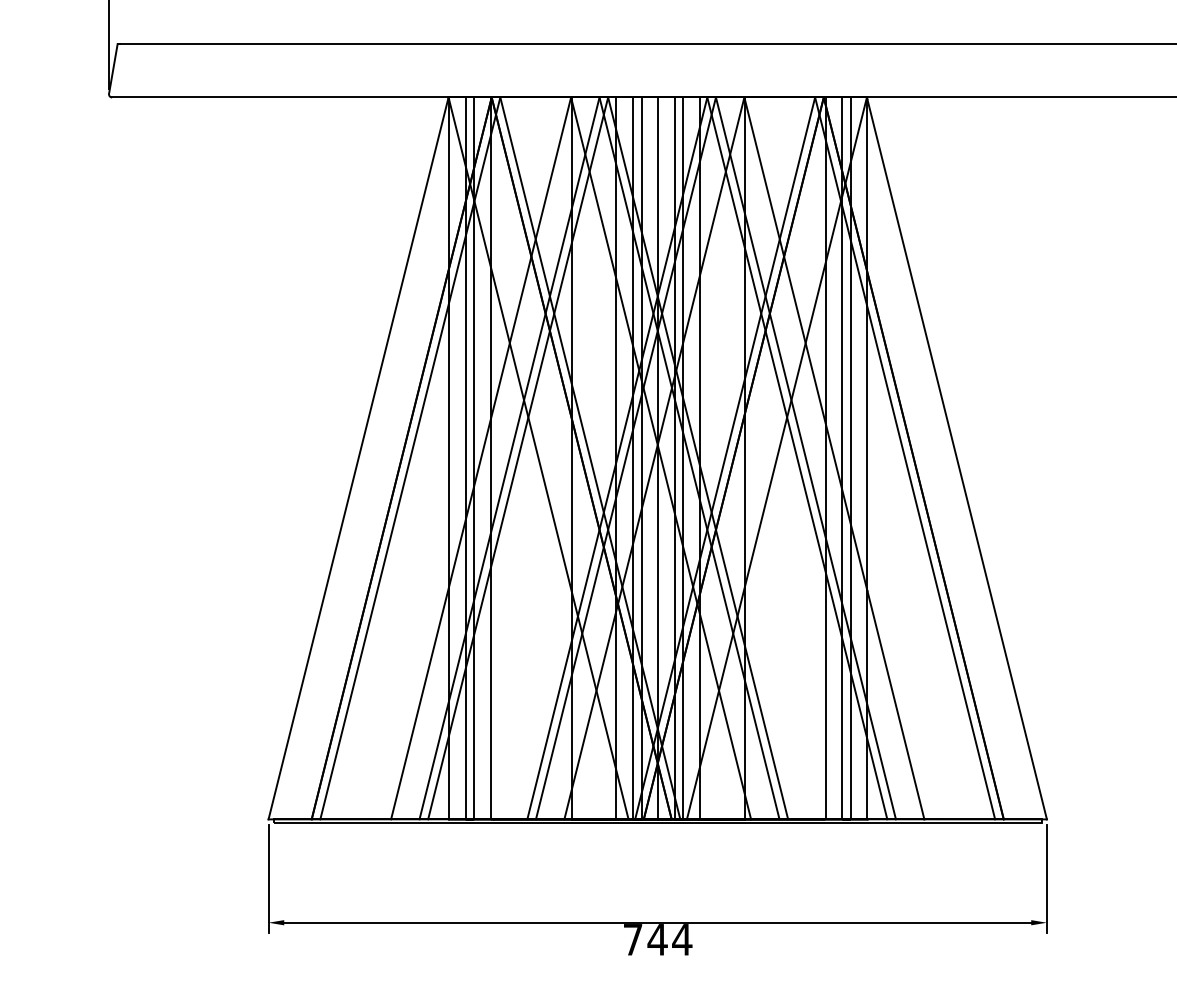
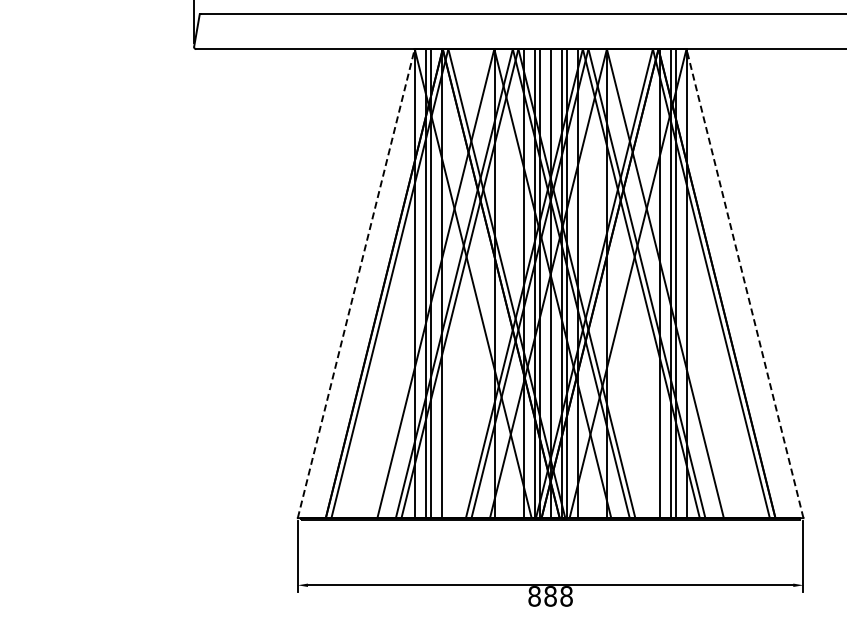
line: (358, 458) -> (356, 283), solid -> dashed
line: (957, 459) -> (745, 284), solid -> dashed
text: (657, 939) -> (550, 596), 744 -> 888

